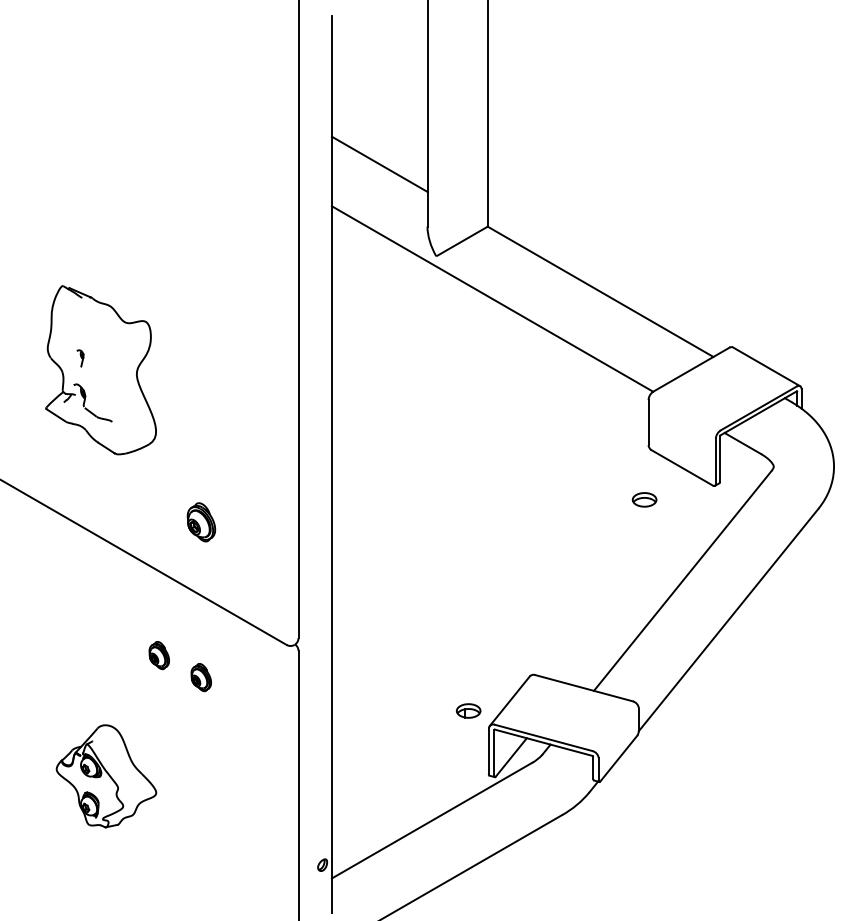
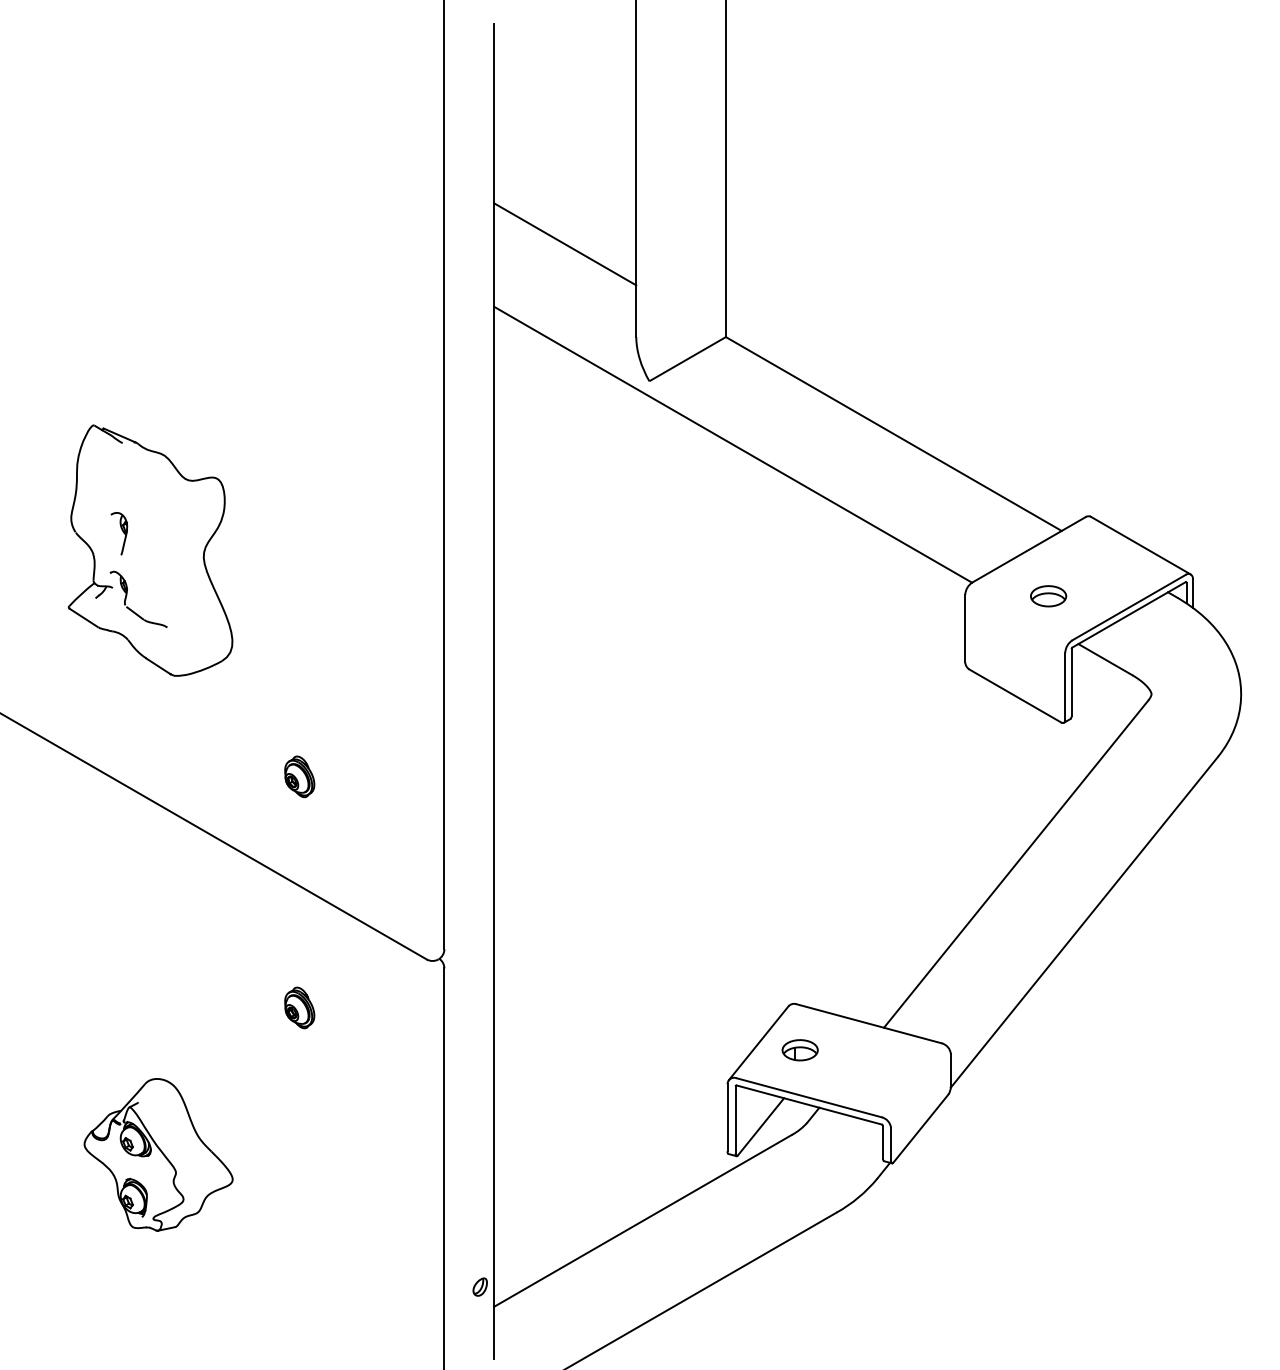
part: (80, 358) -> (119, 533), size x1.67
part: (644, 499) -> (1048, 595), moved
part: (200, 521) -> (298, 775), size x0.71
part: (158, 655) -> (236, 975), removed
part: (468, 710) -> (799, 1049), moved

